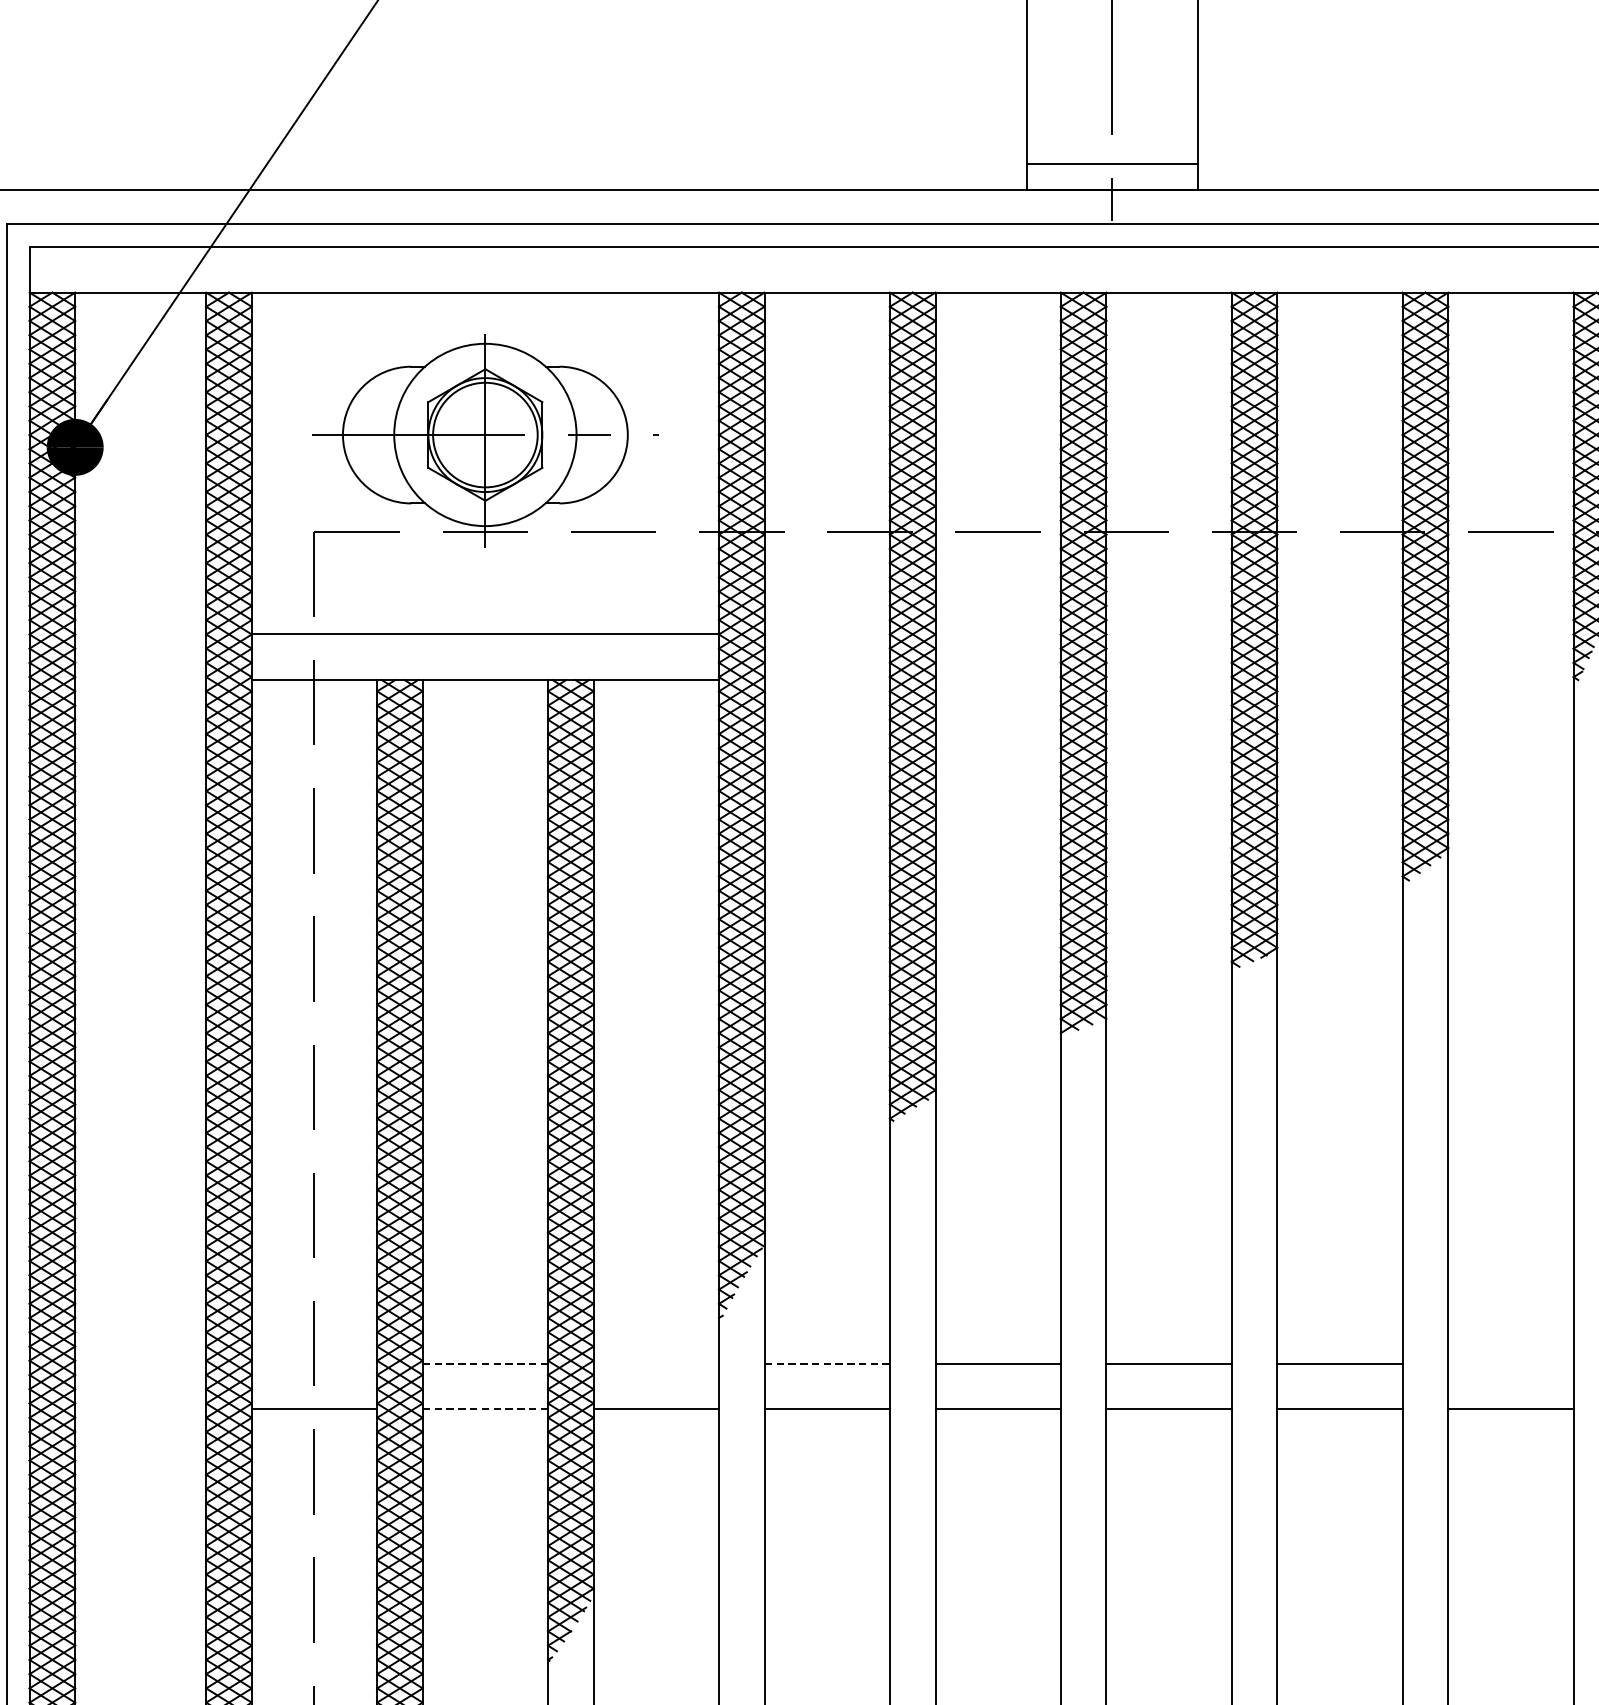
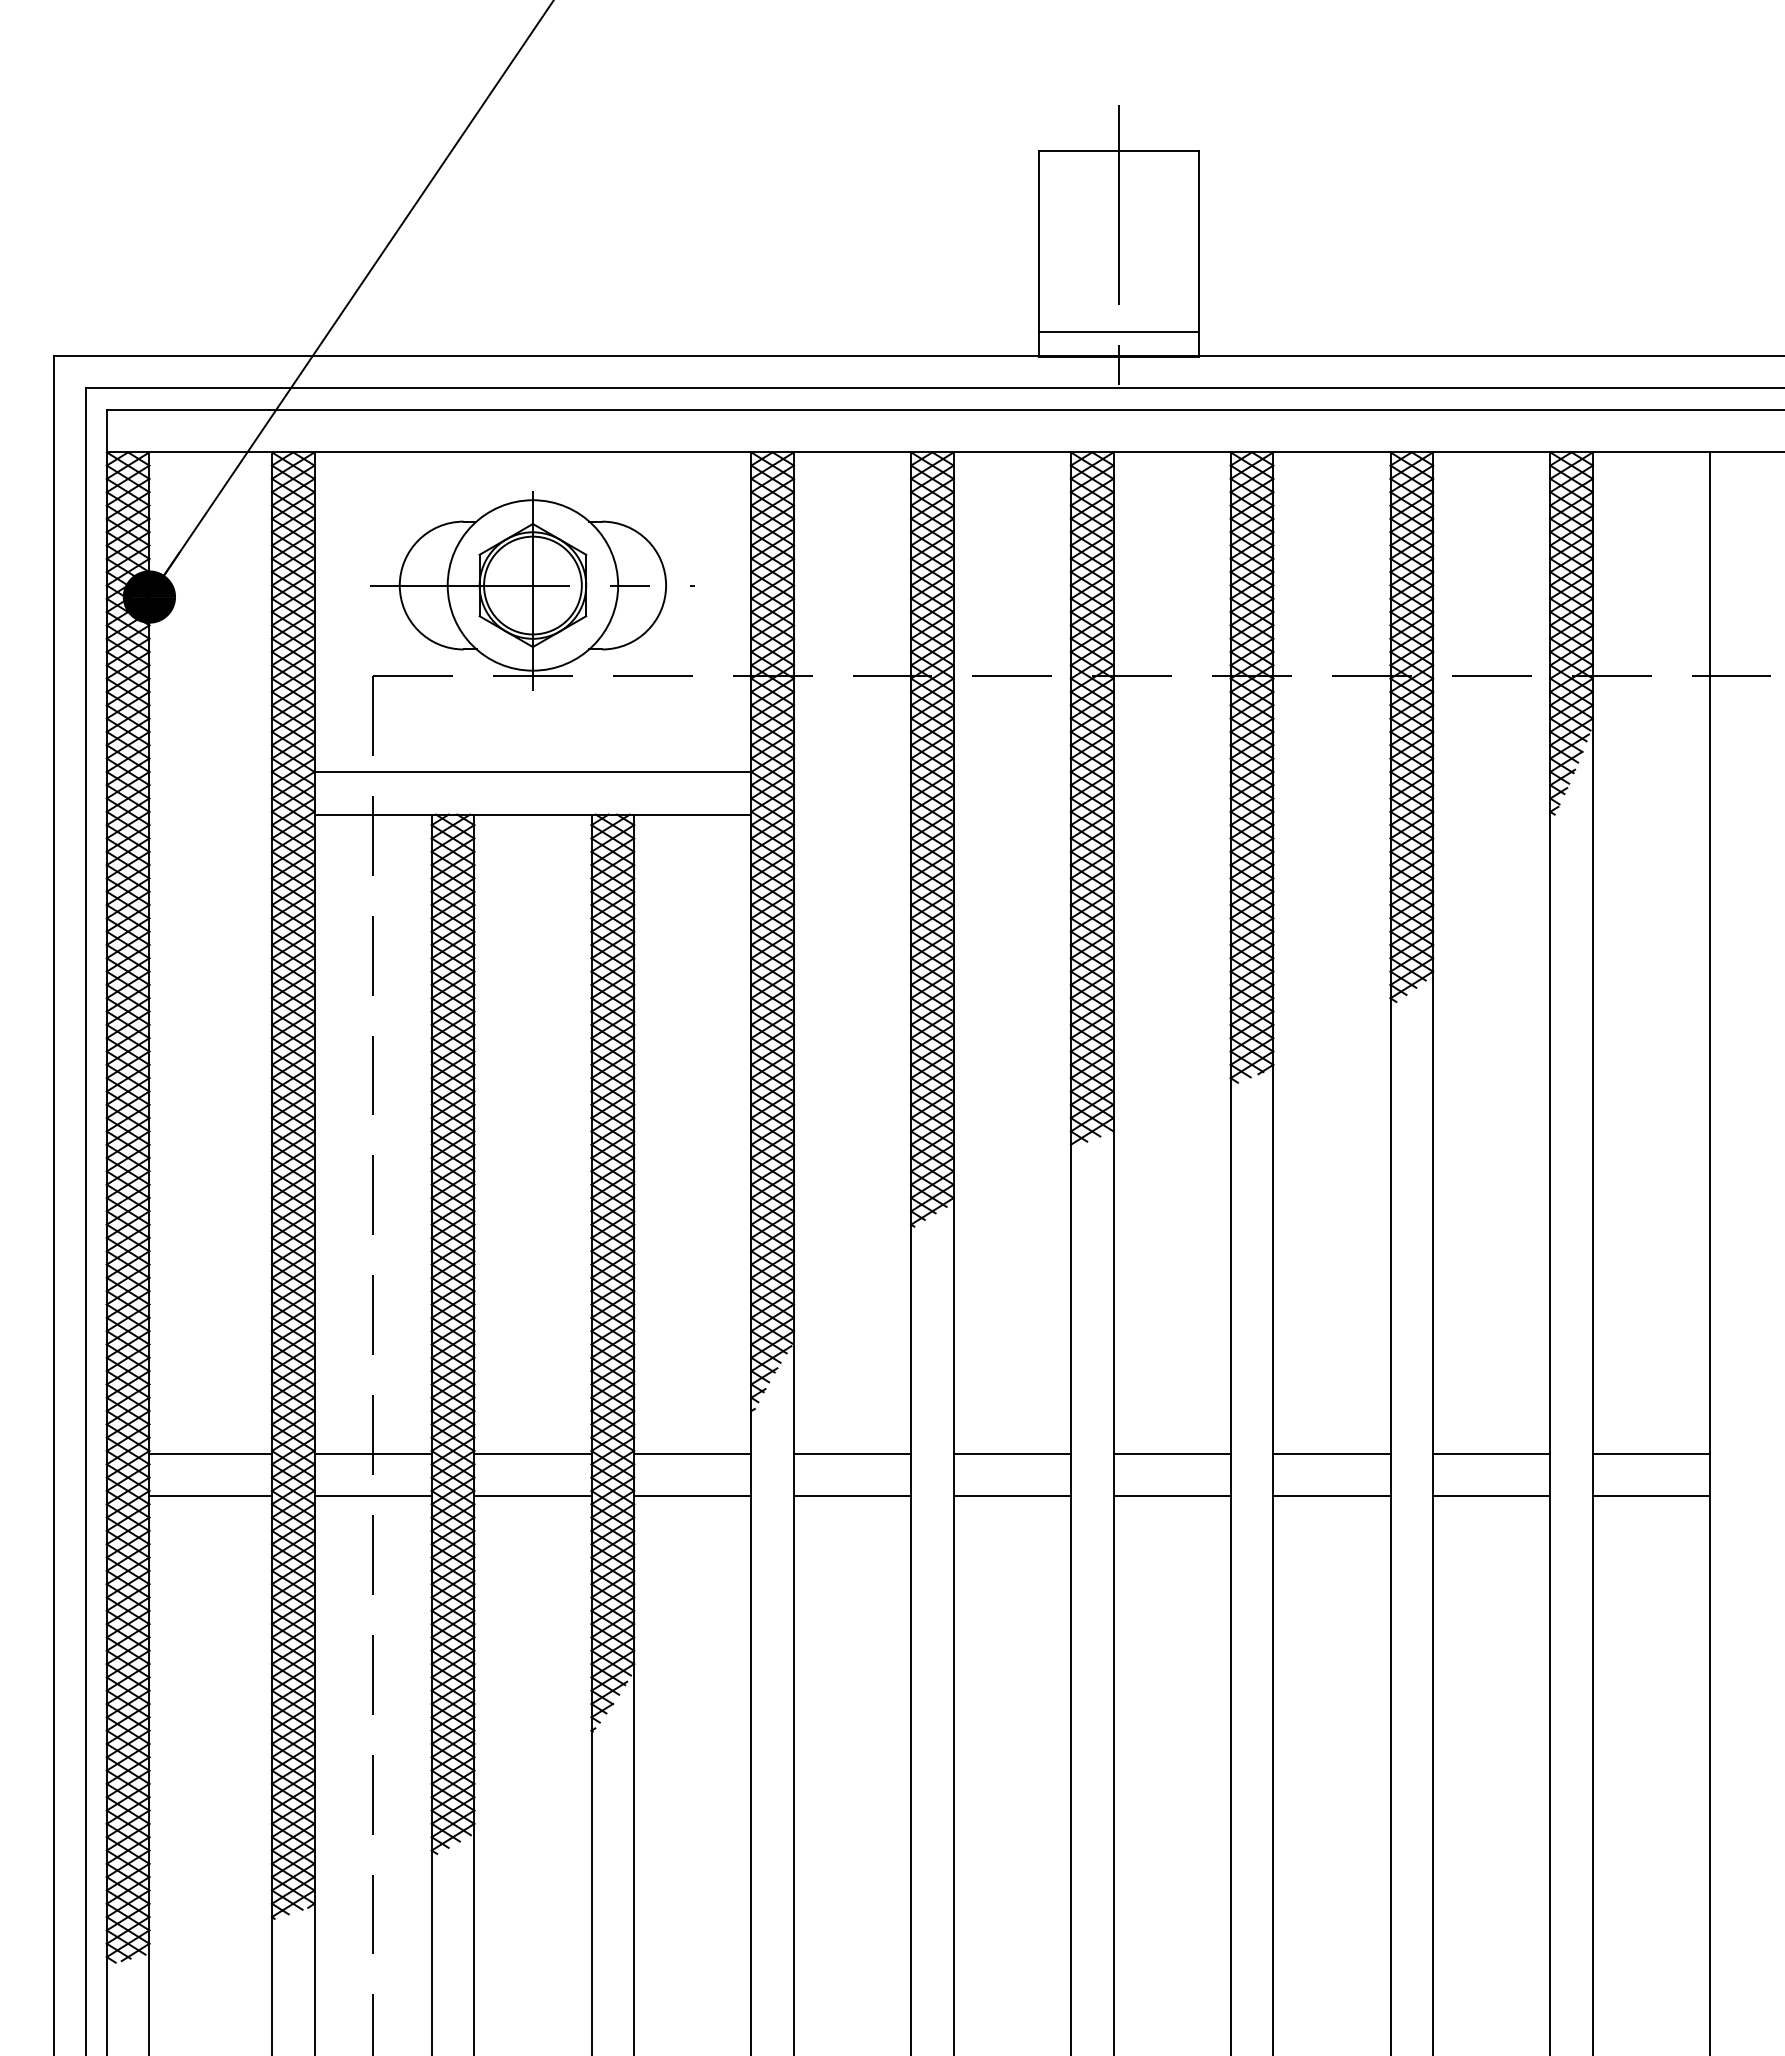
line: (140, 1363) -> (210, 1453), added
line: (313, 1363) -> (372, 1453), added
line: (484, 1363) -> (532, 1453), dashed -> solid
line: (656, 1363) -> (692, 1453), added
line: (827, 1363) -> (852, 1453), dashed -> solid
line: (1510, 1363) -> (1491, 1453), added
line: (140, 1409) -> (210, 1496), added
line: (484, 1409) -> (532, 1496), dashed -> solid

